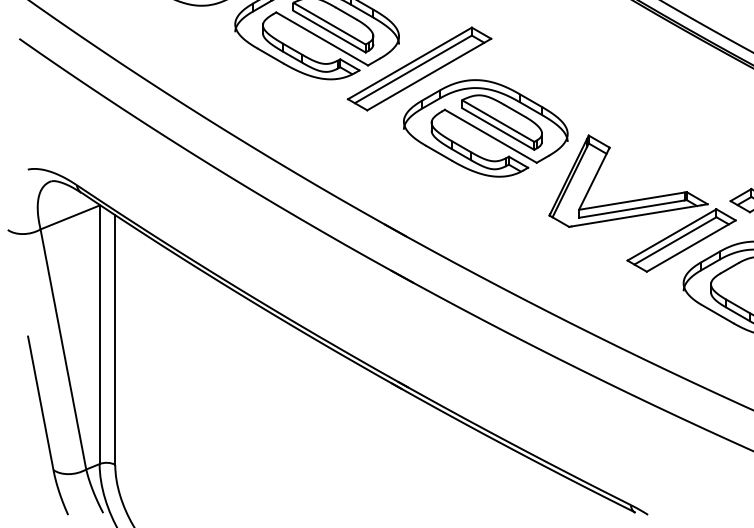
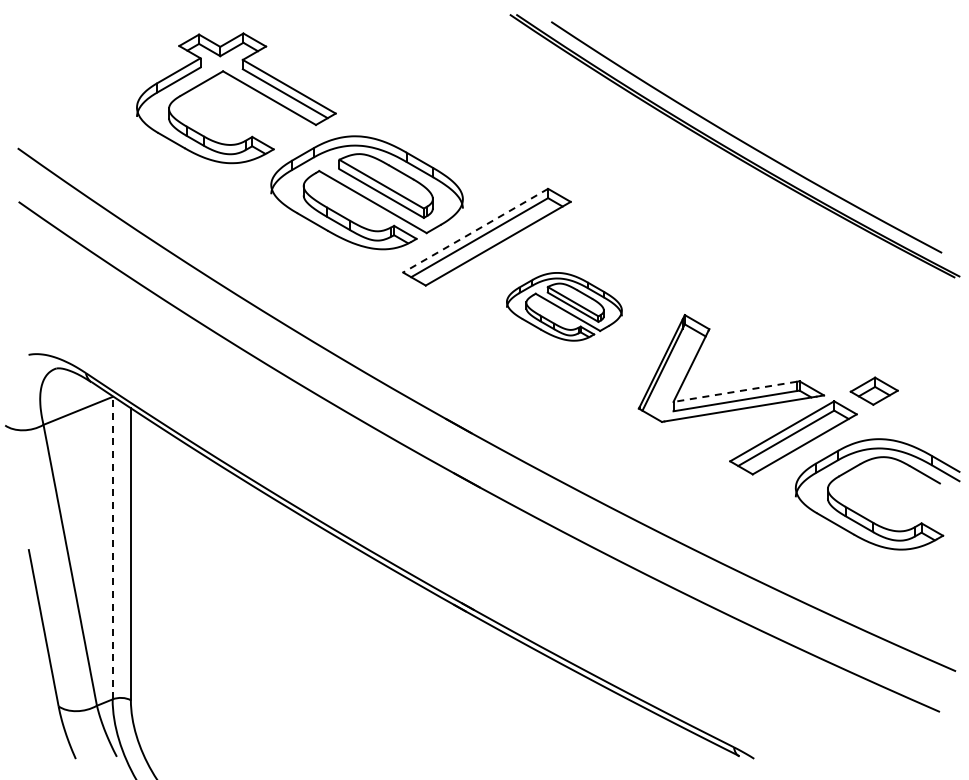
line: (409, 63) -> (475, 230), solid -> dashed
part: (485, 128) -> (564, 306), size x0.6
line: (632, 200) -> (735, 391), solid -> dashed
line: (99, 334) -> (112, 547), solid -> dashed

